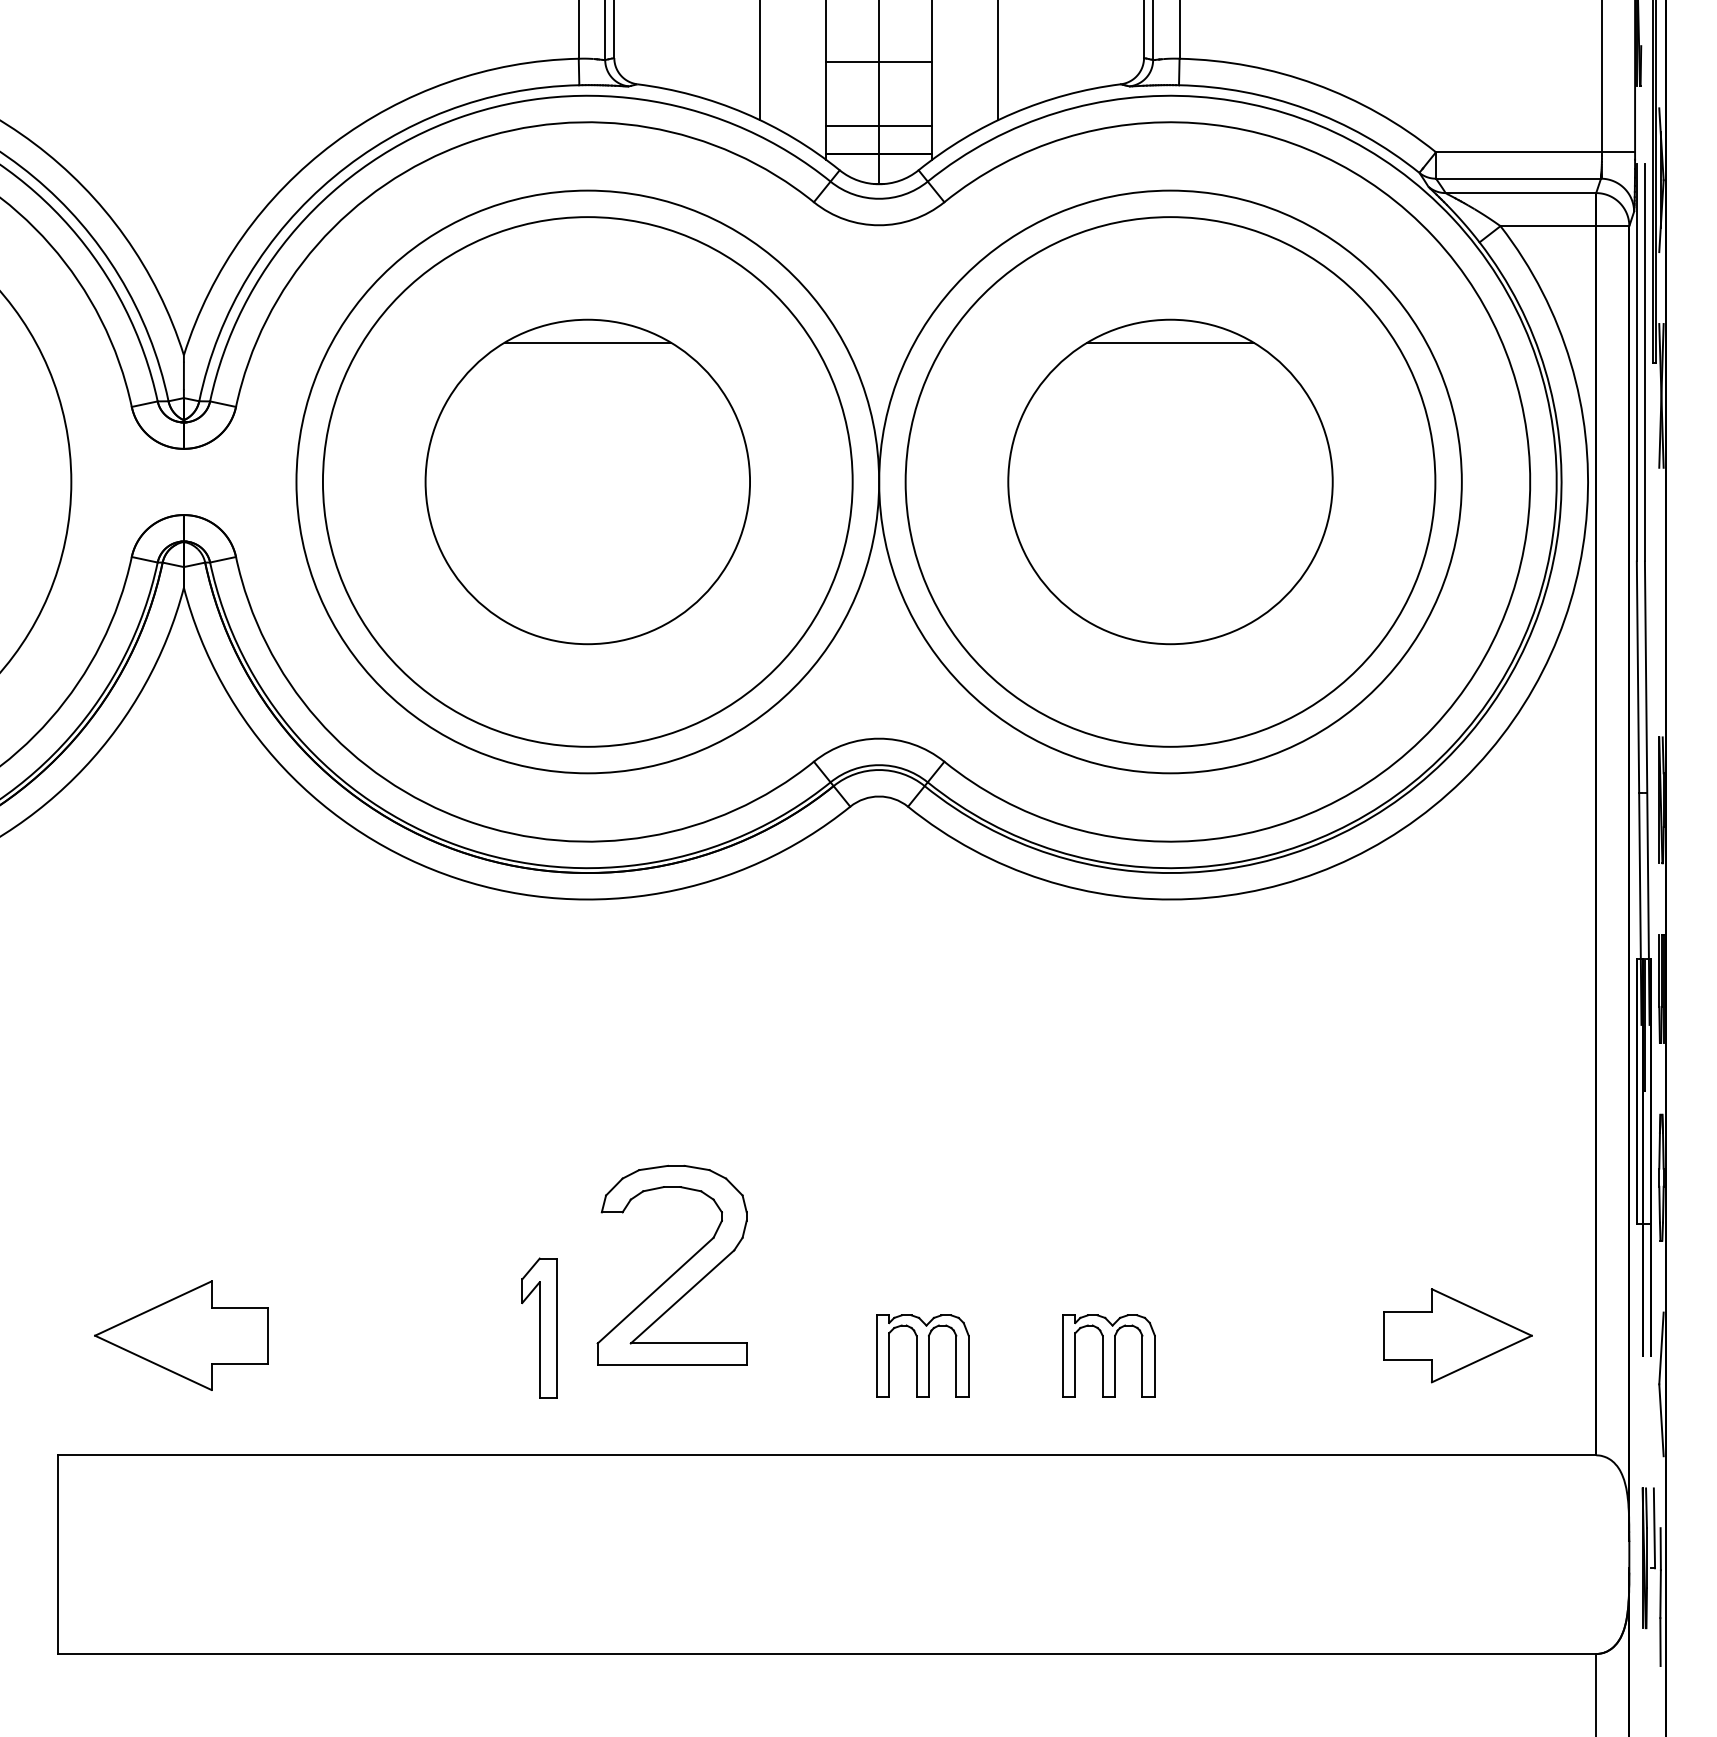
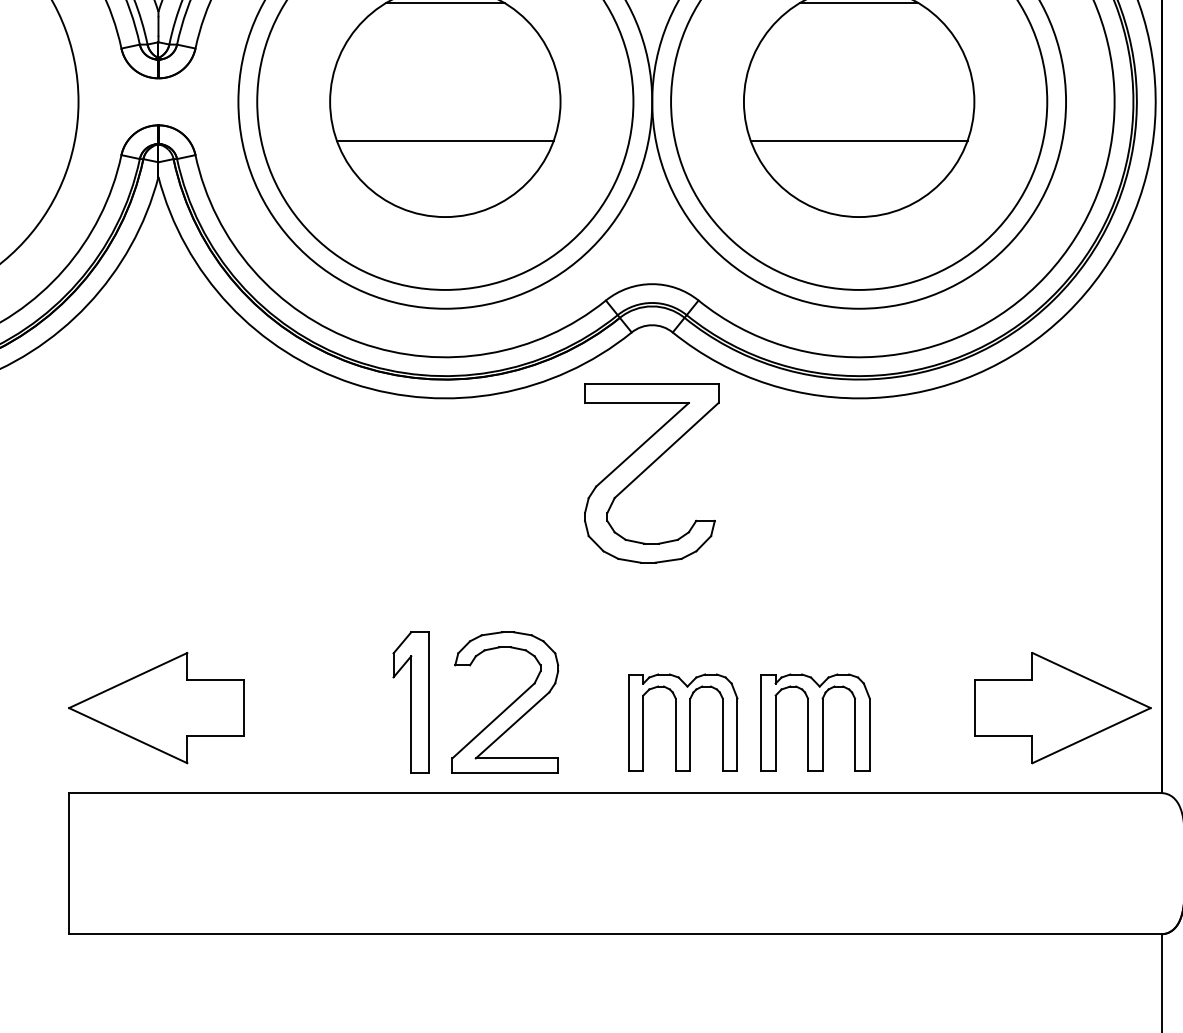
line: (587, 536) -> (445, 140), added
line: (1170, 536) -> (859, 140), added
part: (874, 997) -> (648, 467), added
part: (677, 1269) -> (509, 705), moved
part: (539, 1327) -> (411, 702), size x1.43
part: (181, 1335) -> (156, 708), size x1.43
part: (1457, 1335) -> (1062, 708), size x1.67
part: (922, 1355) -> (683, 722), size x1.67
part: (1108, 1355) -> (815, 722), size x1.67

